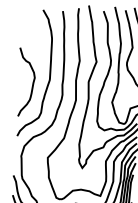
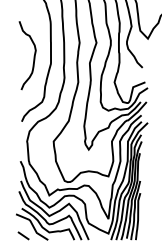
curve: (32, 83) -> (33, 56), moved

